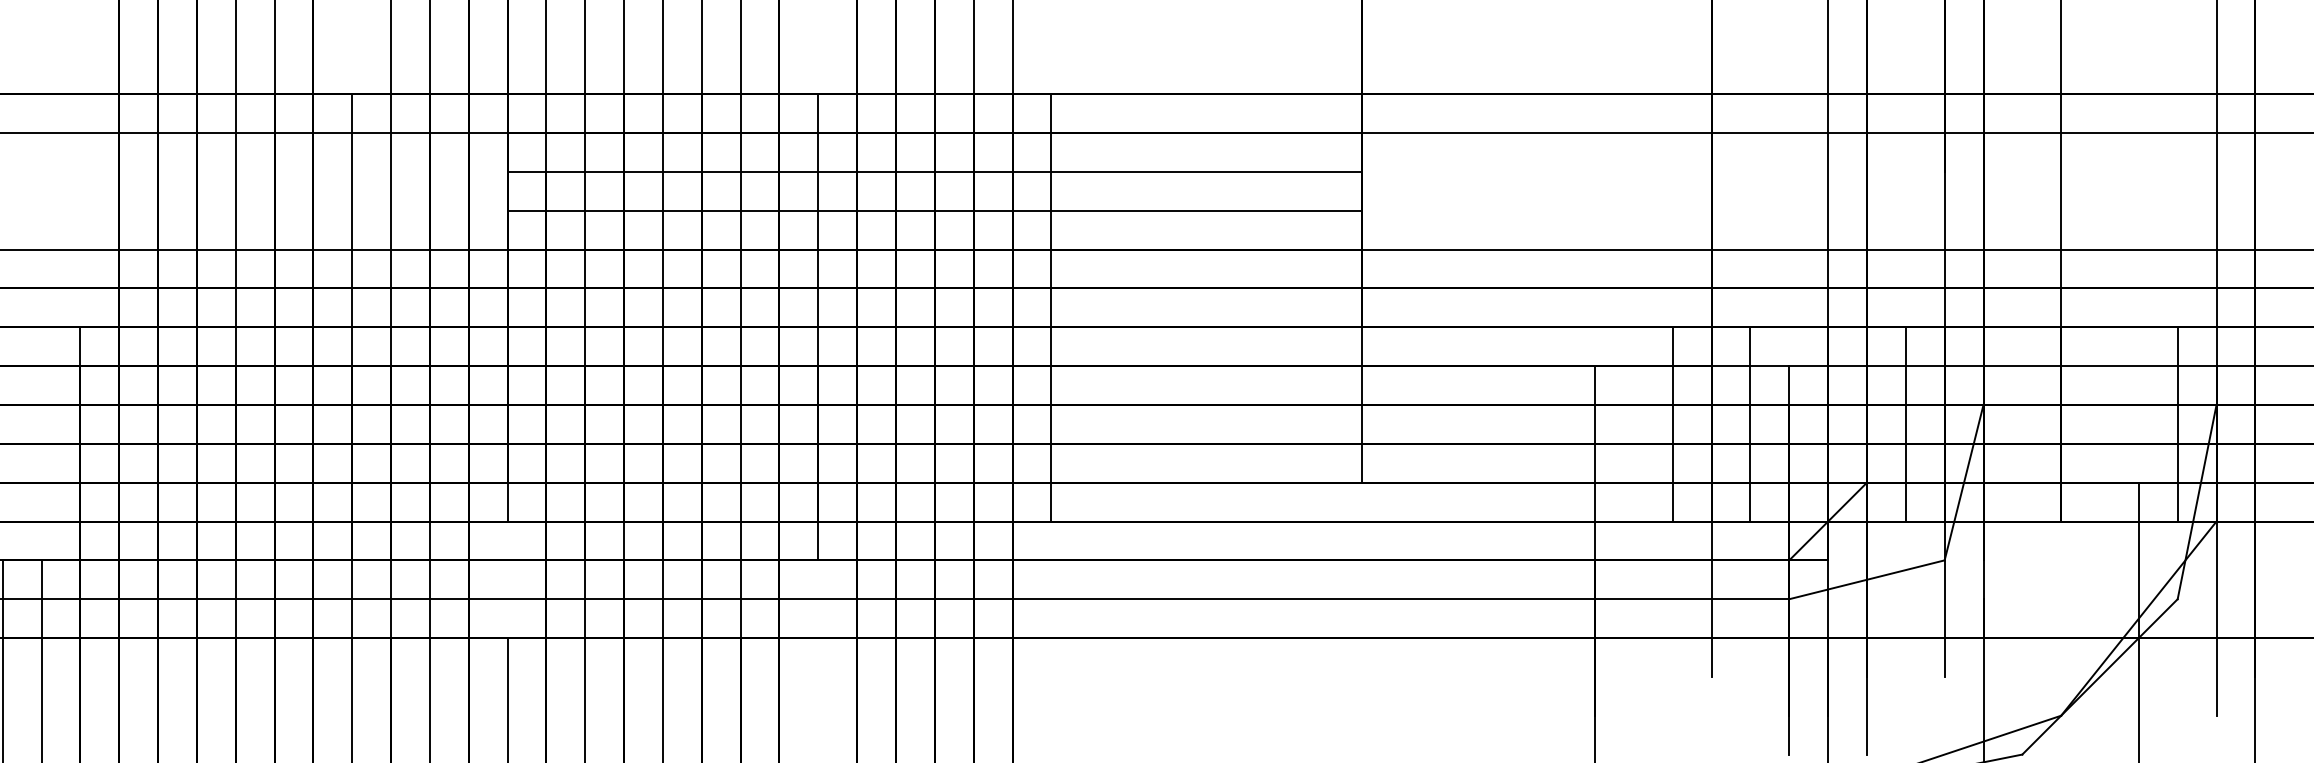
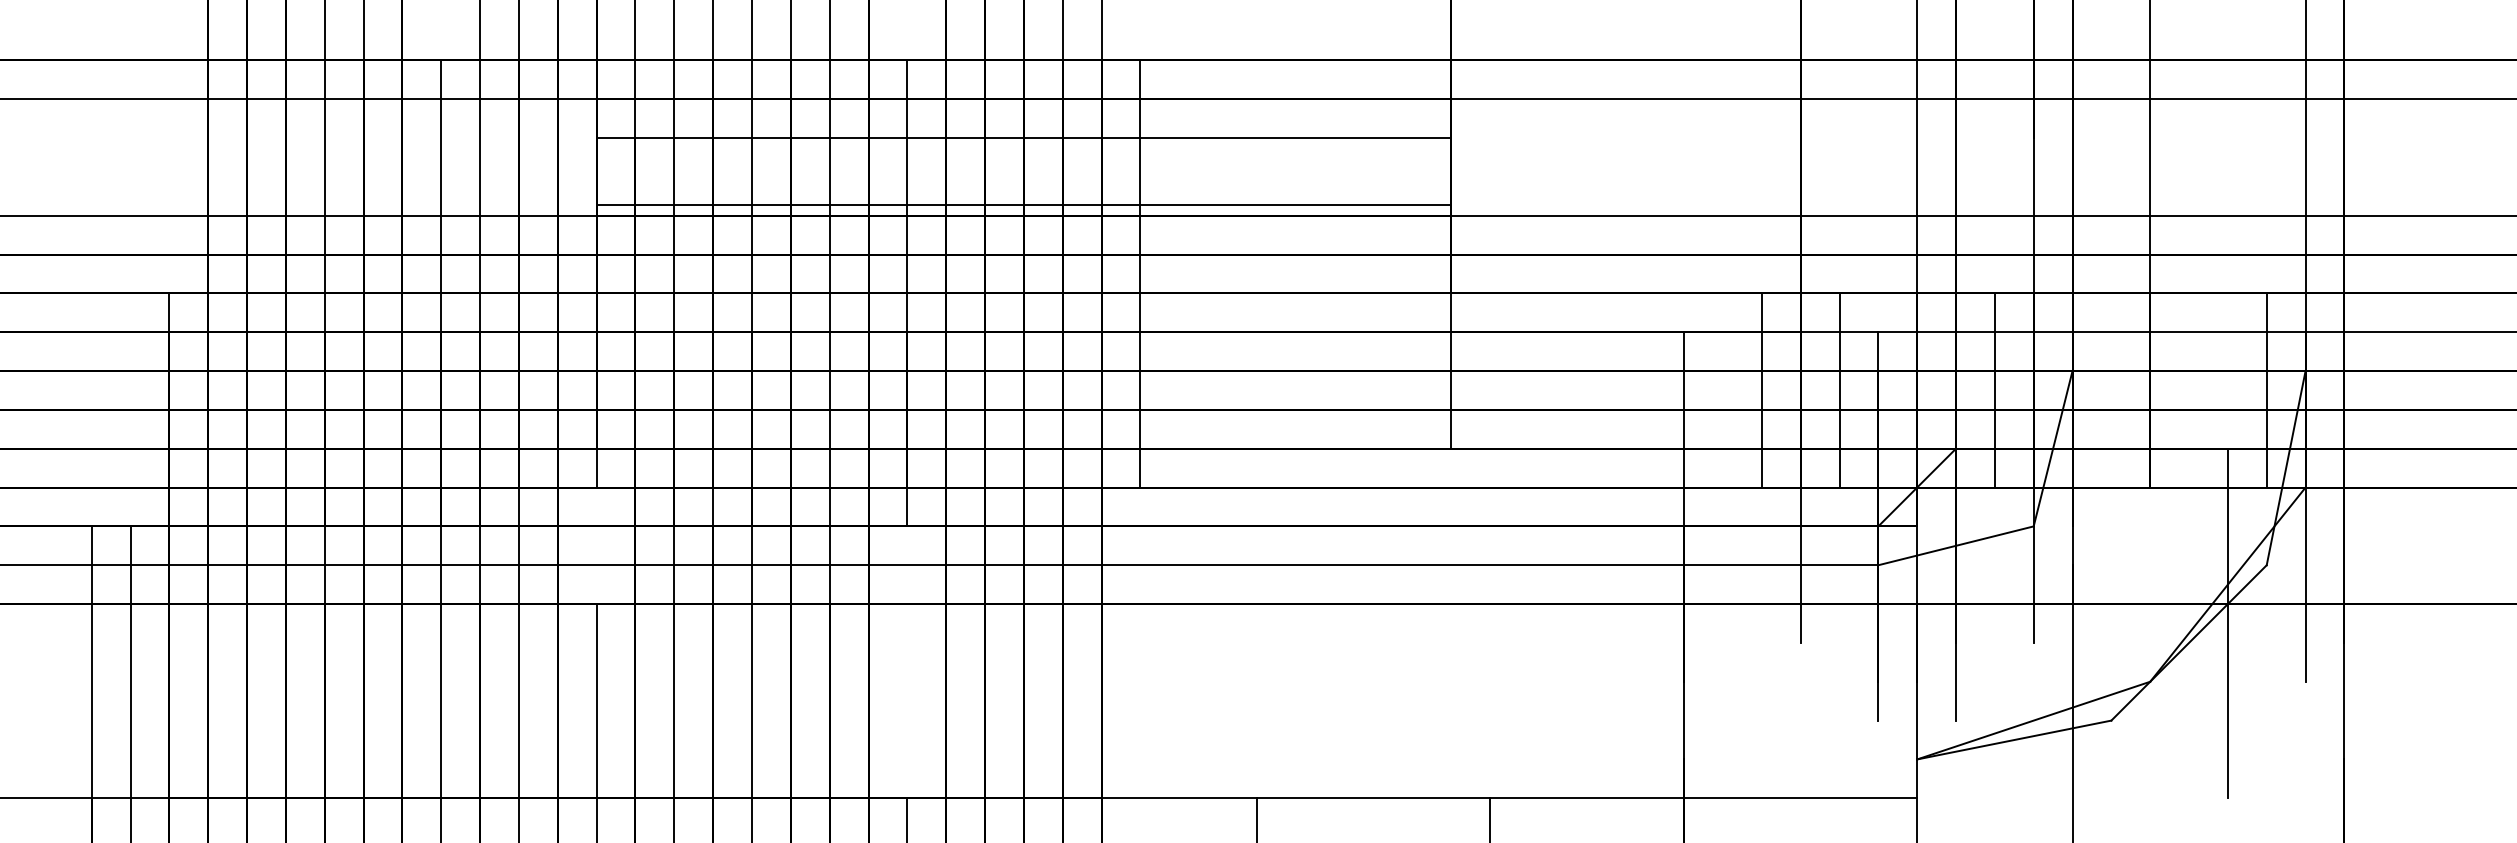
line: (934, 210) -> (1023, 204), moved

